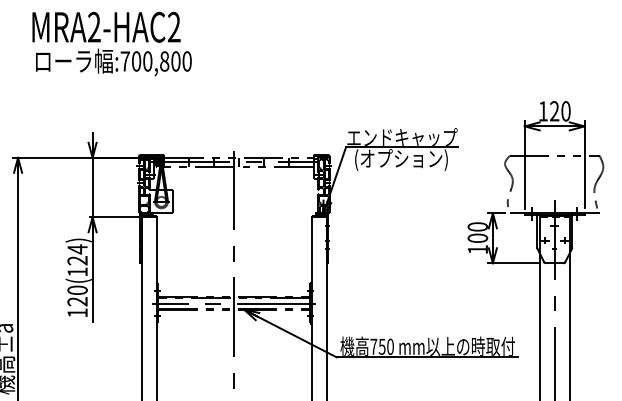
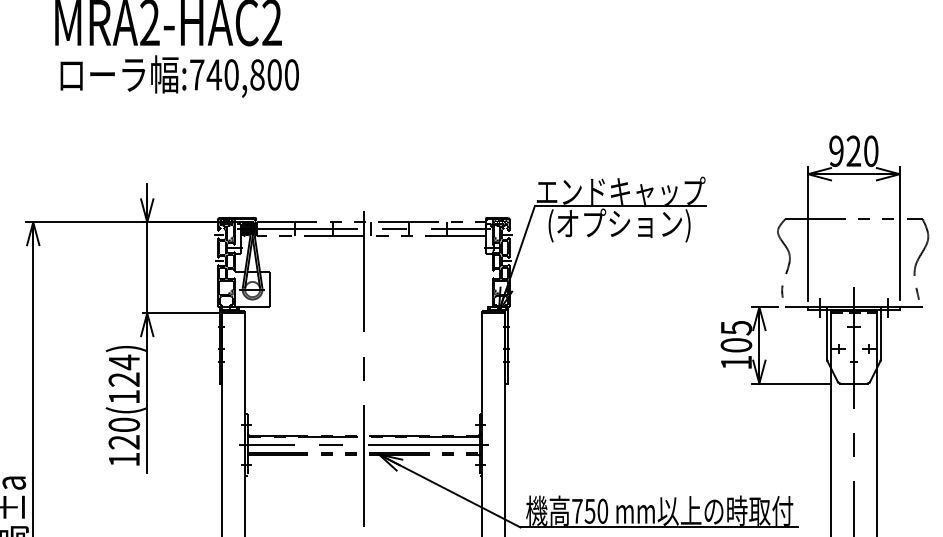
text: (136, 61) -> (214, 74), :700,800 -> :740,800
text: (542, 111) -> (835, 151), 120 -> 920
text: (477, 226) -> (735, 327), 100 -> 105

